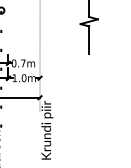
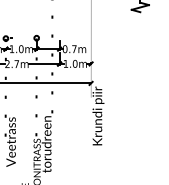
line: (89, 39) -> (140, 25), removed

